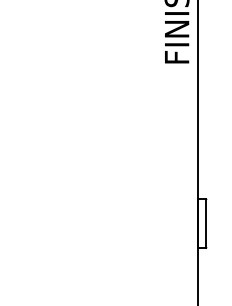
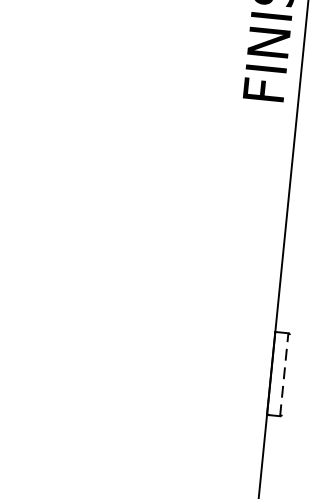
line: (205, 223) -> (284, 374), solid -> dashed

